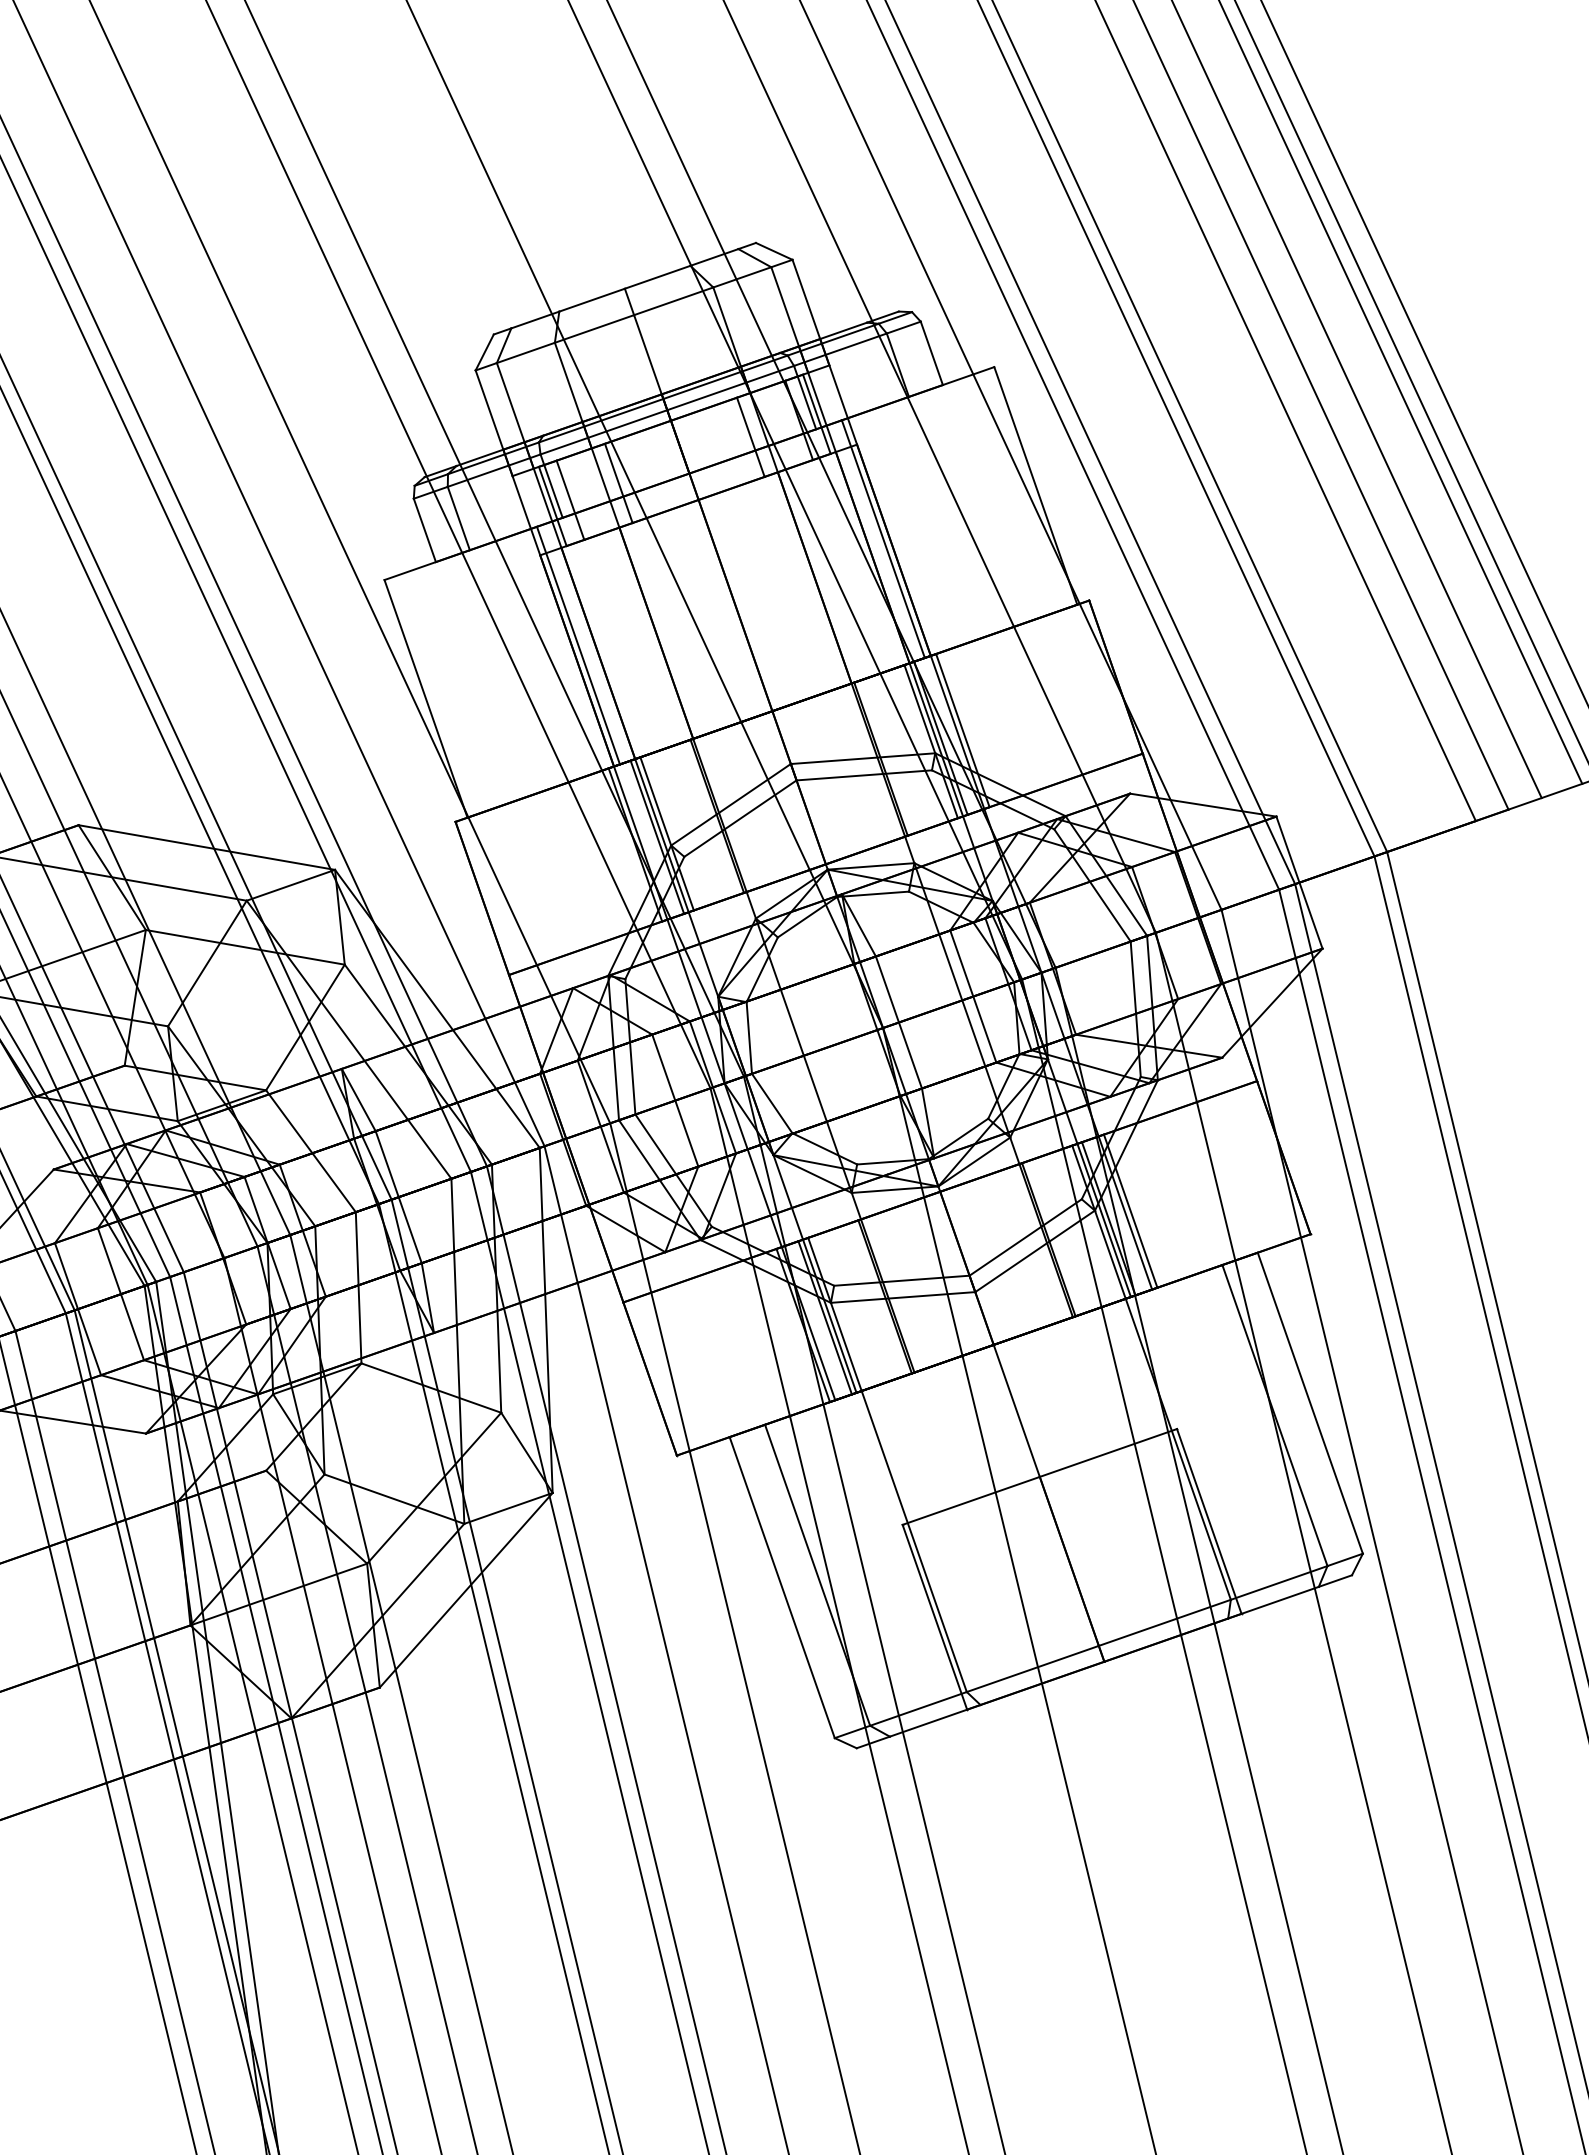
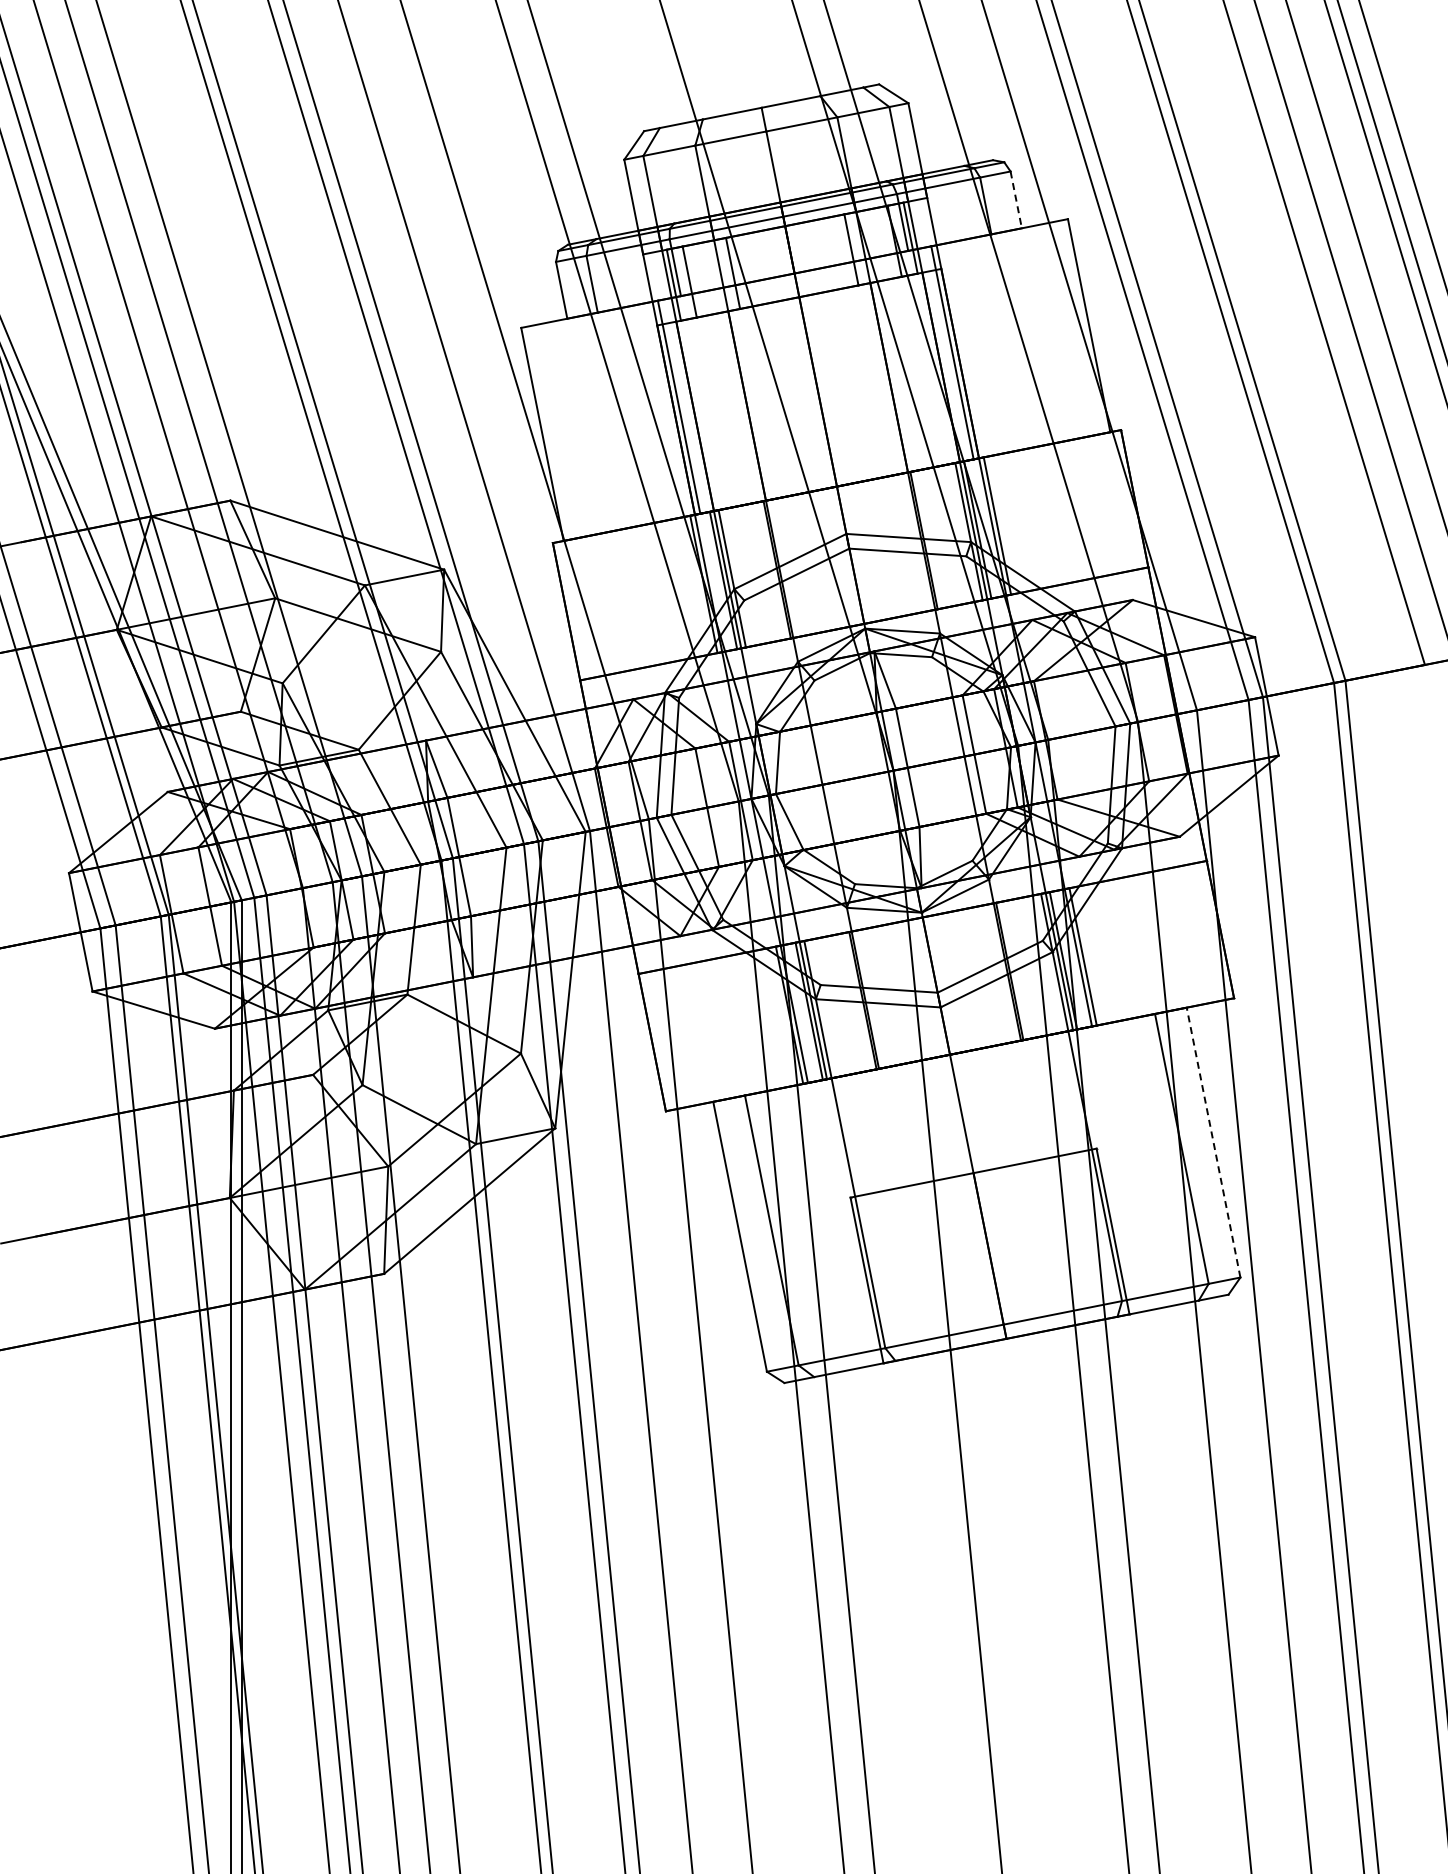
line: (932, 352) -> (1016, 199), solid -> dashed
line: (1310, 1403) -> (1213, 1142), solid -> dashed

